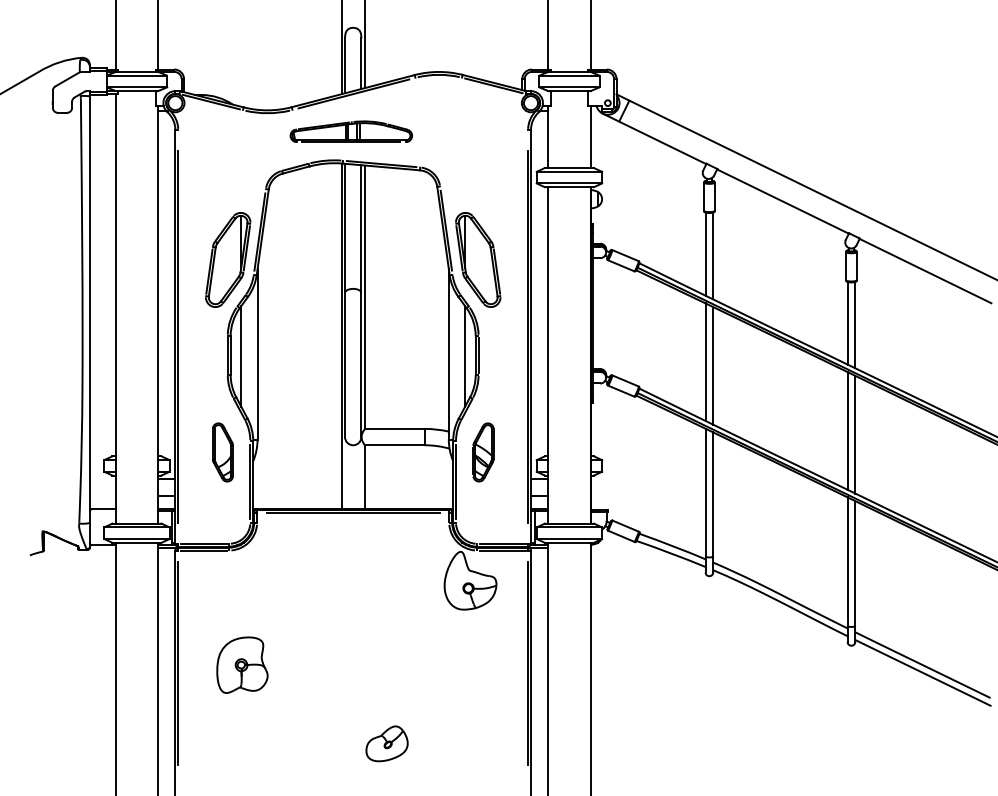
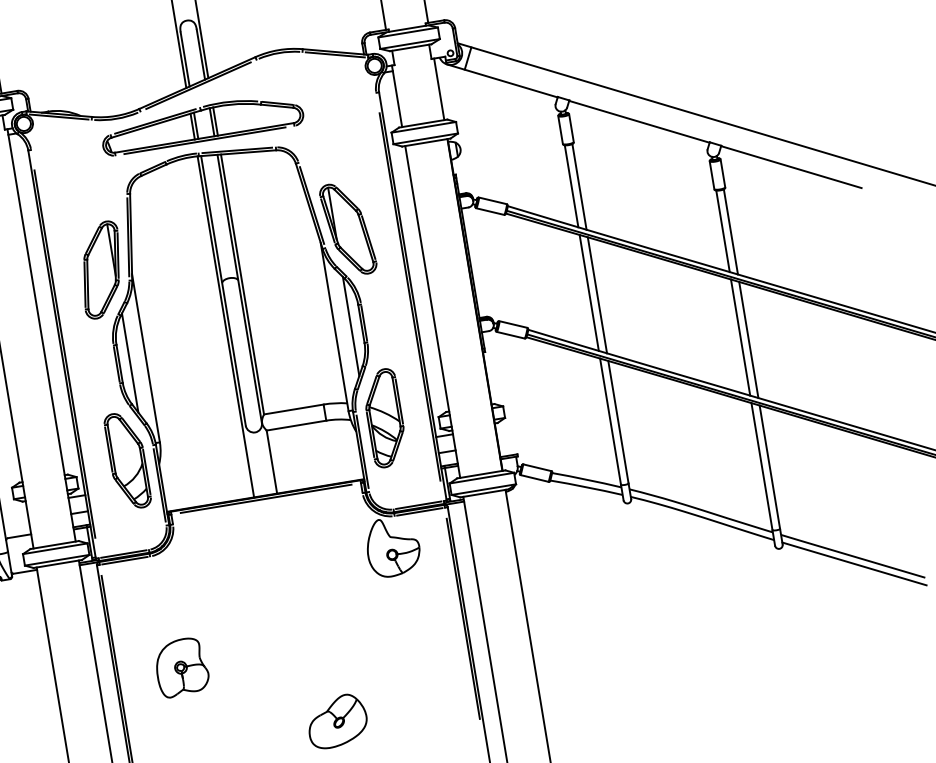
part: (351, 131) -> (202, 123), size x1.67
part: (222, 452) -> (127, 460), size x1.67
part: (483, 452) -> (384, 418), size x1.67
part: (386, 743) -> (336, 721), size x1.43

